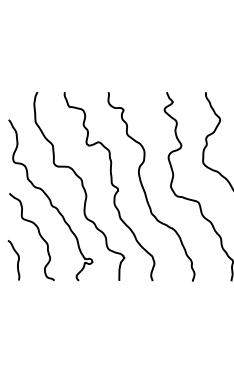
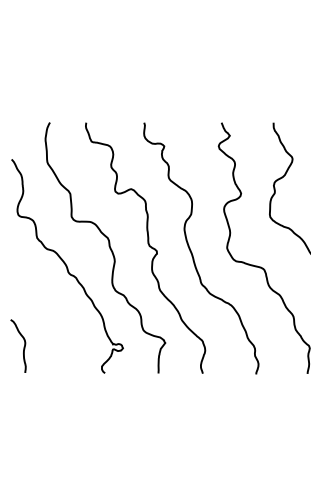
curve: (38, 233) -> (51, 310), removed

